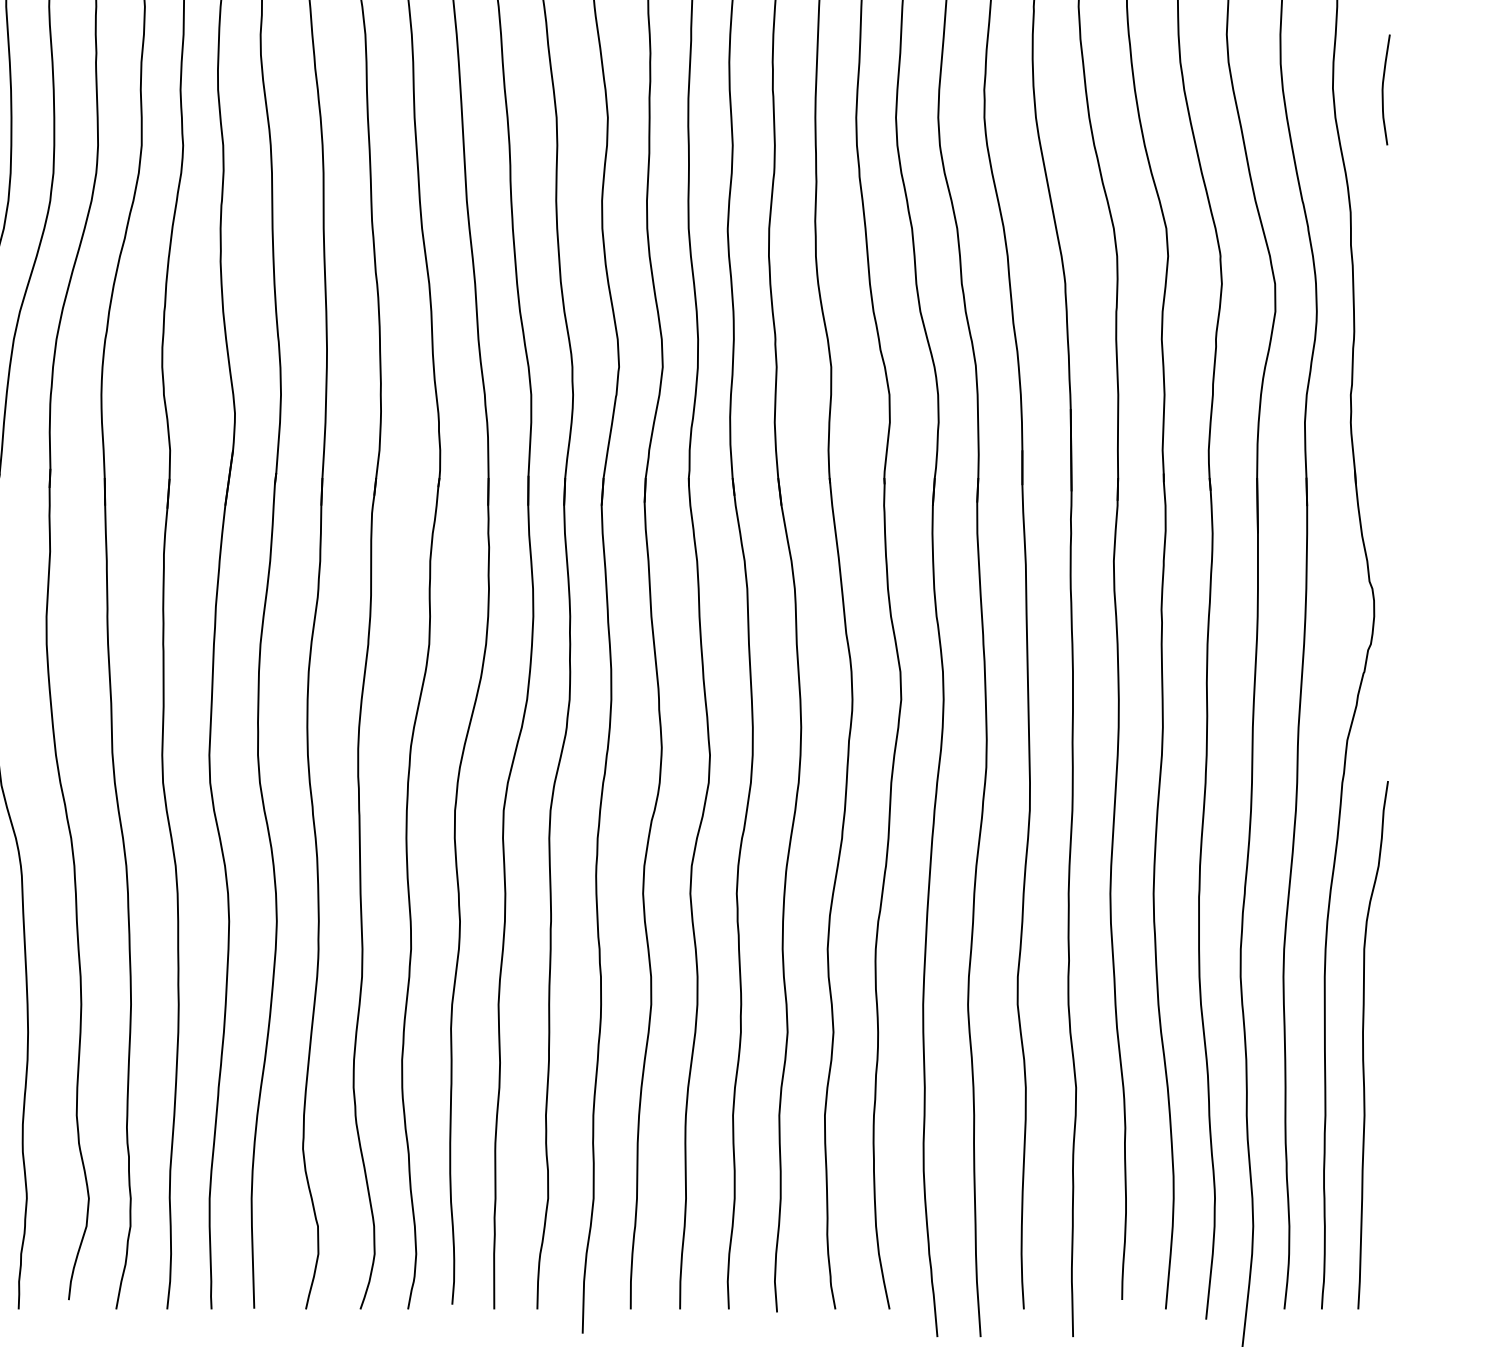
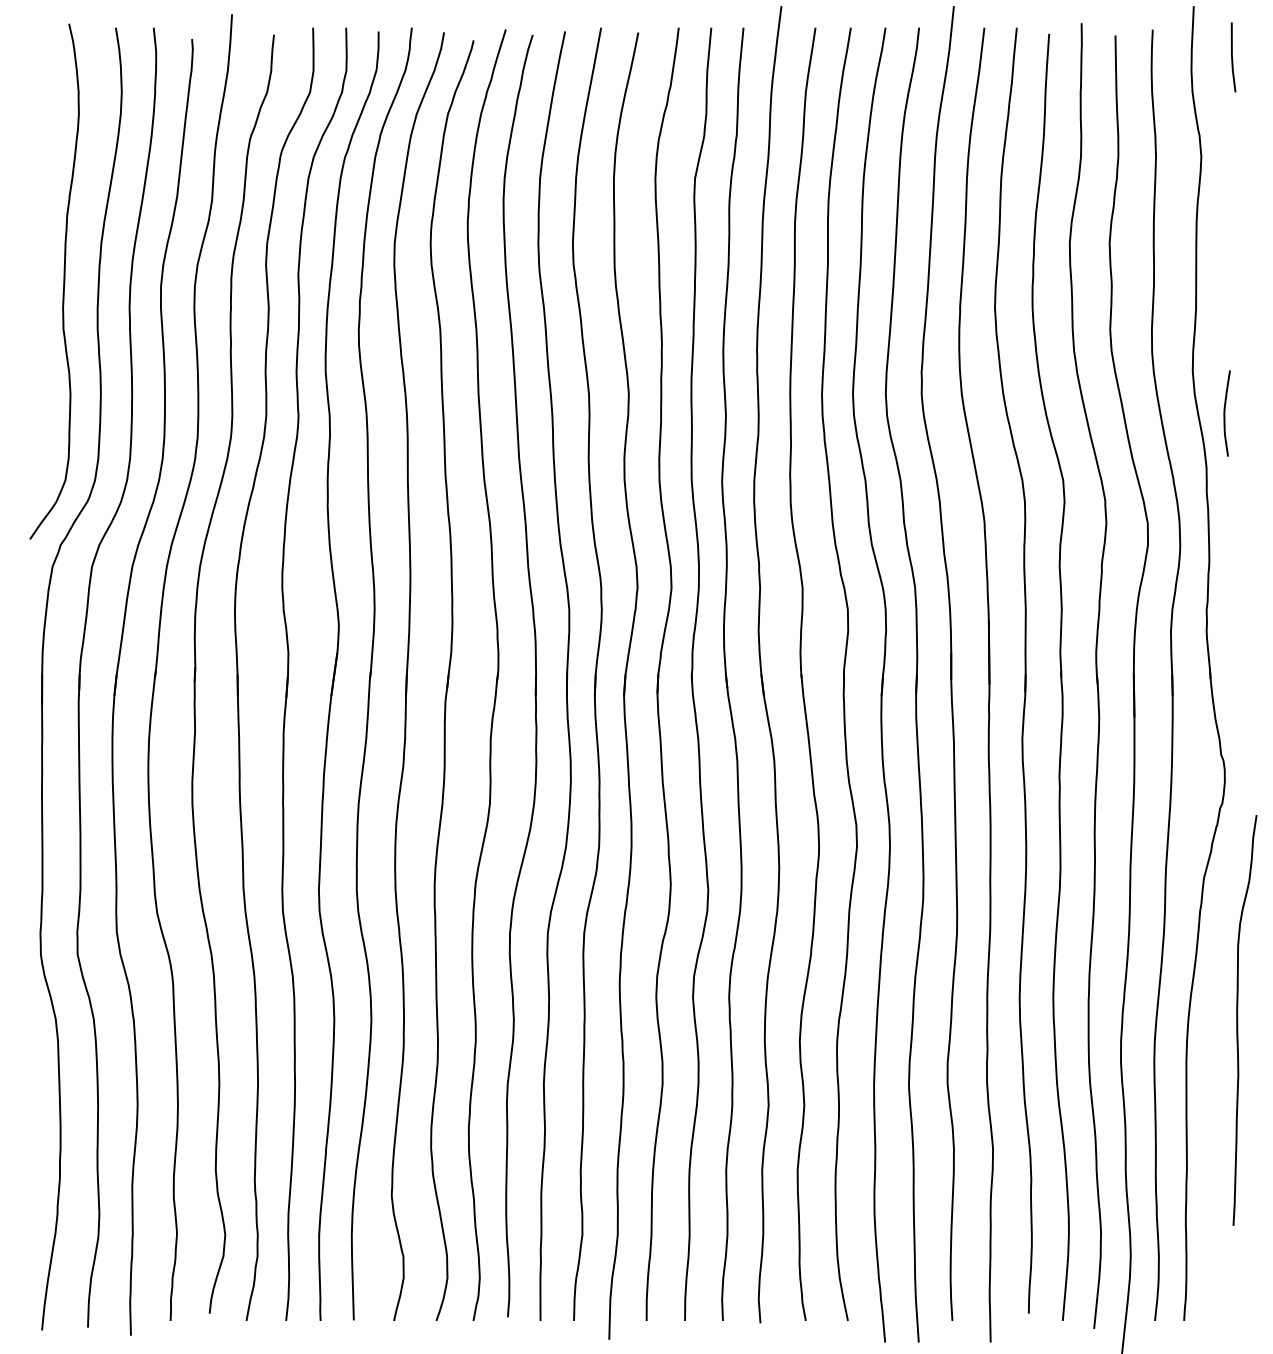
curve: (1384, 89) -> (1225, 413), moved
curve: (1364, 1045) -> (1238, 1020), moved

